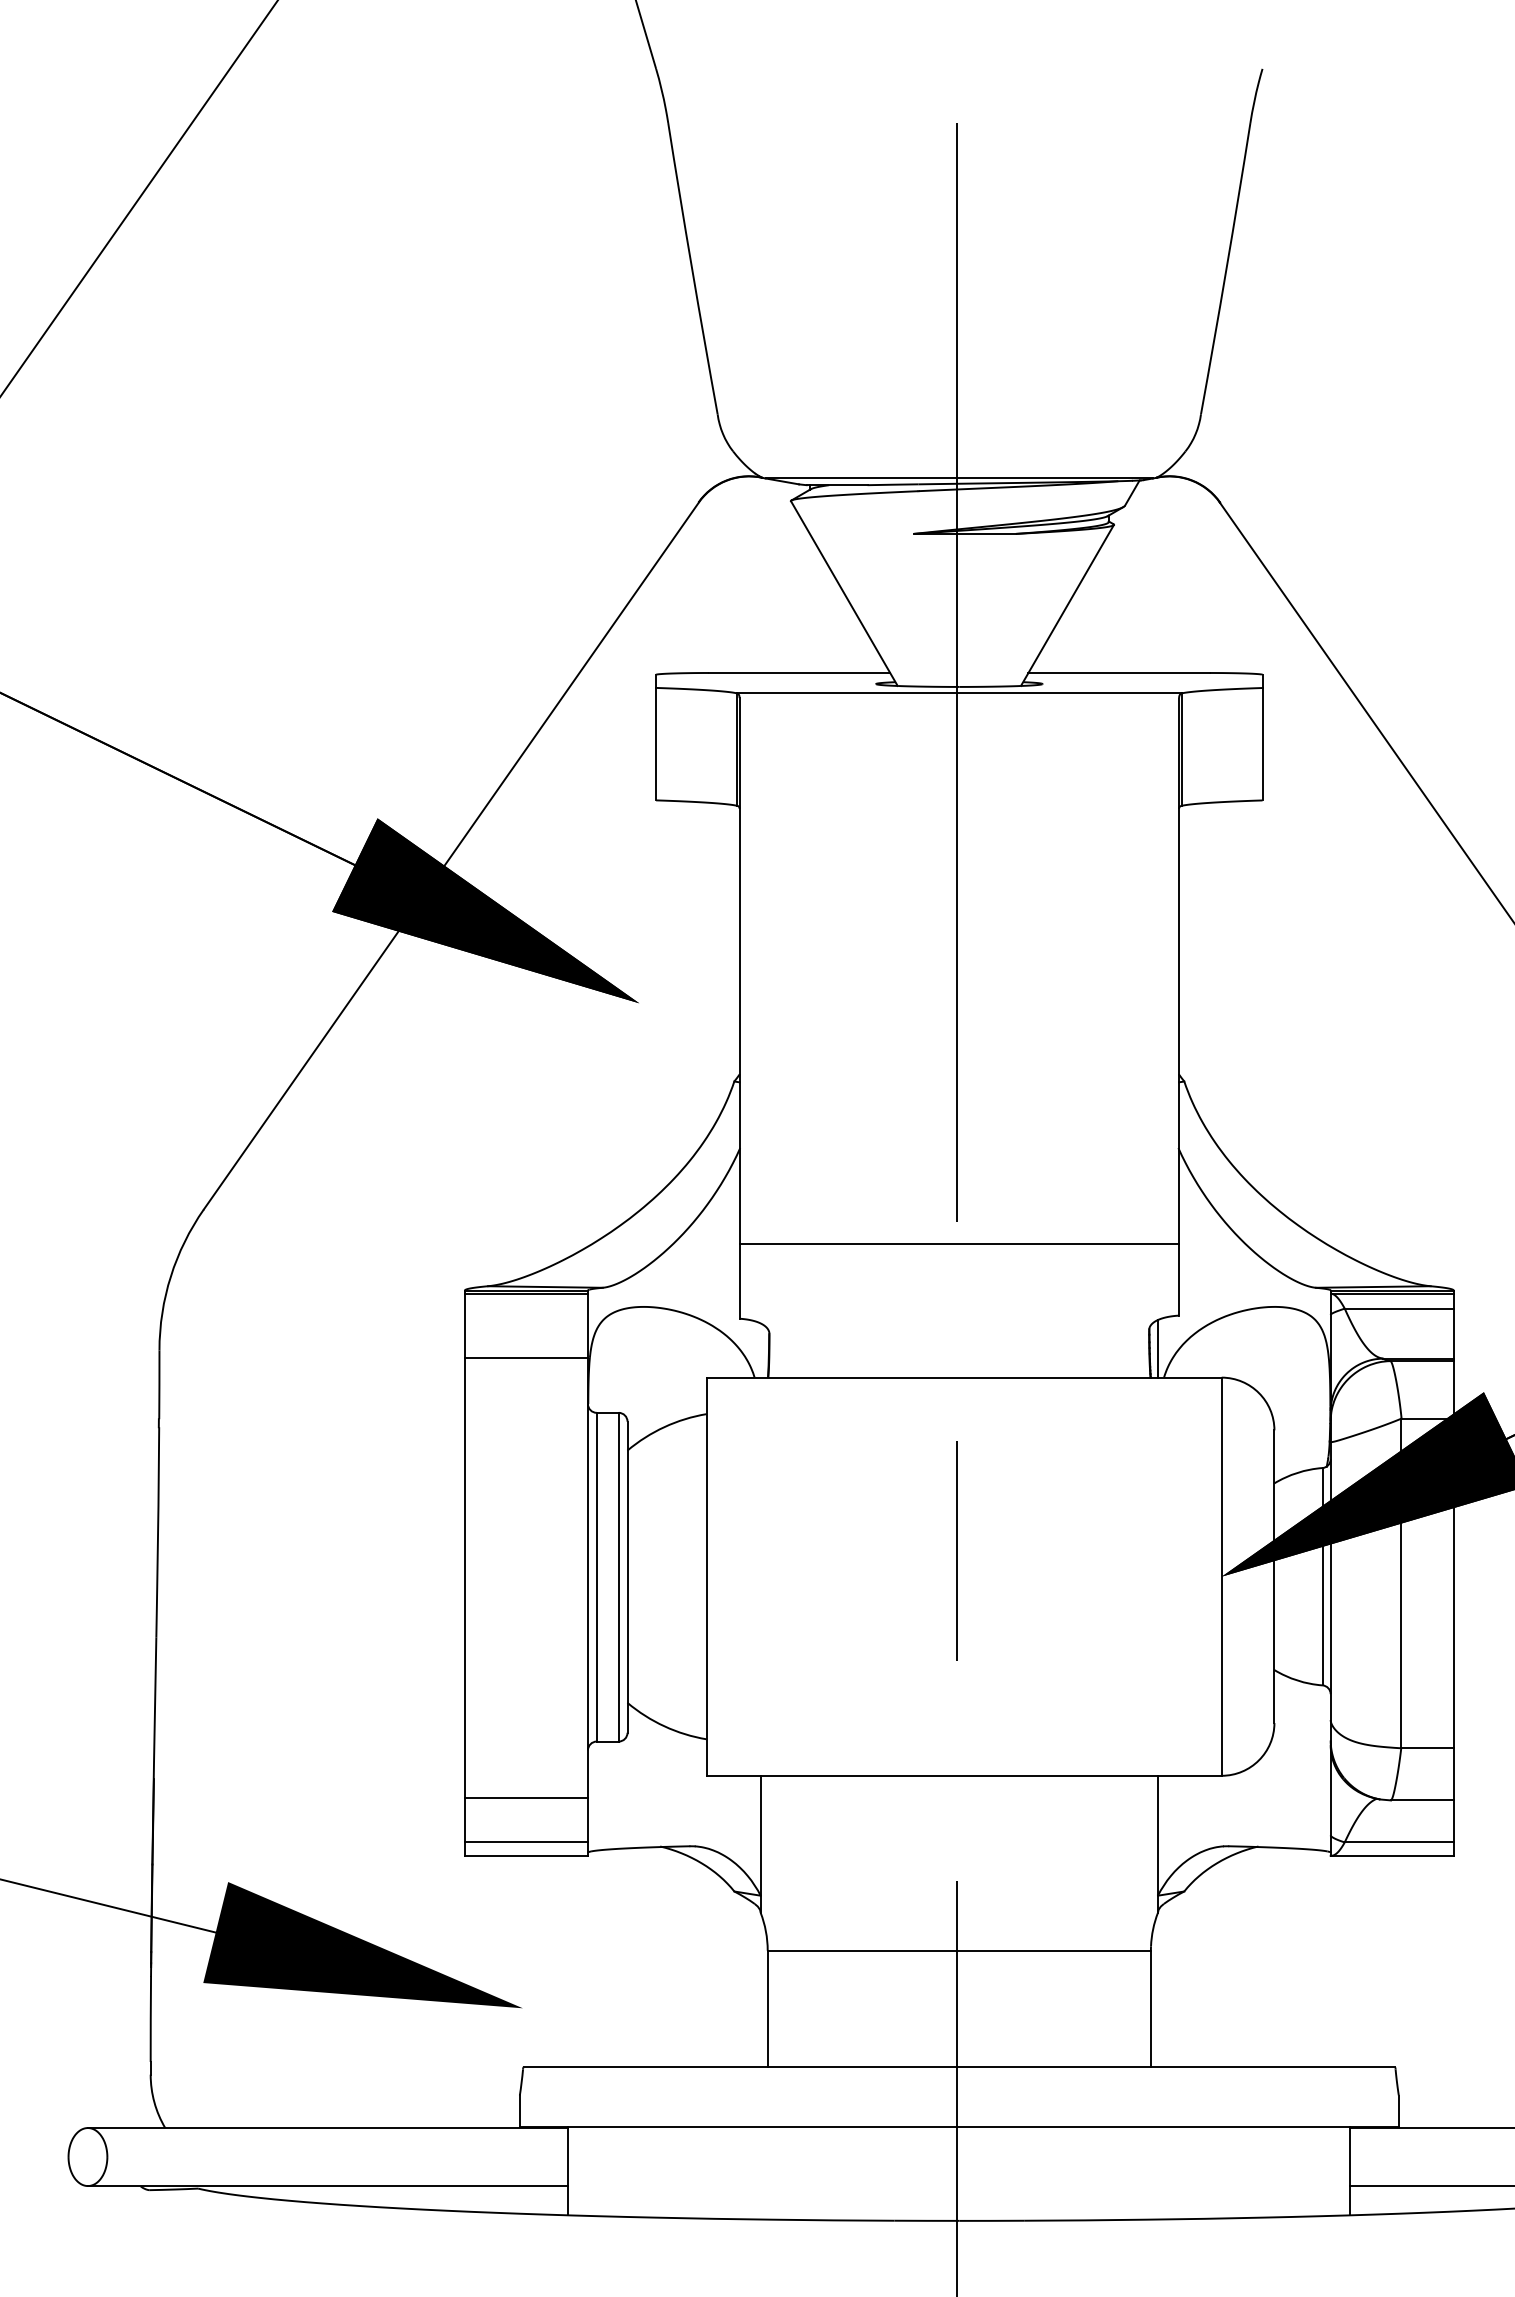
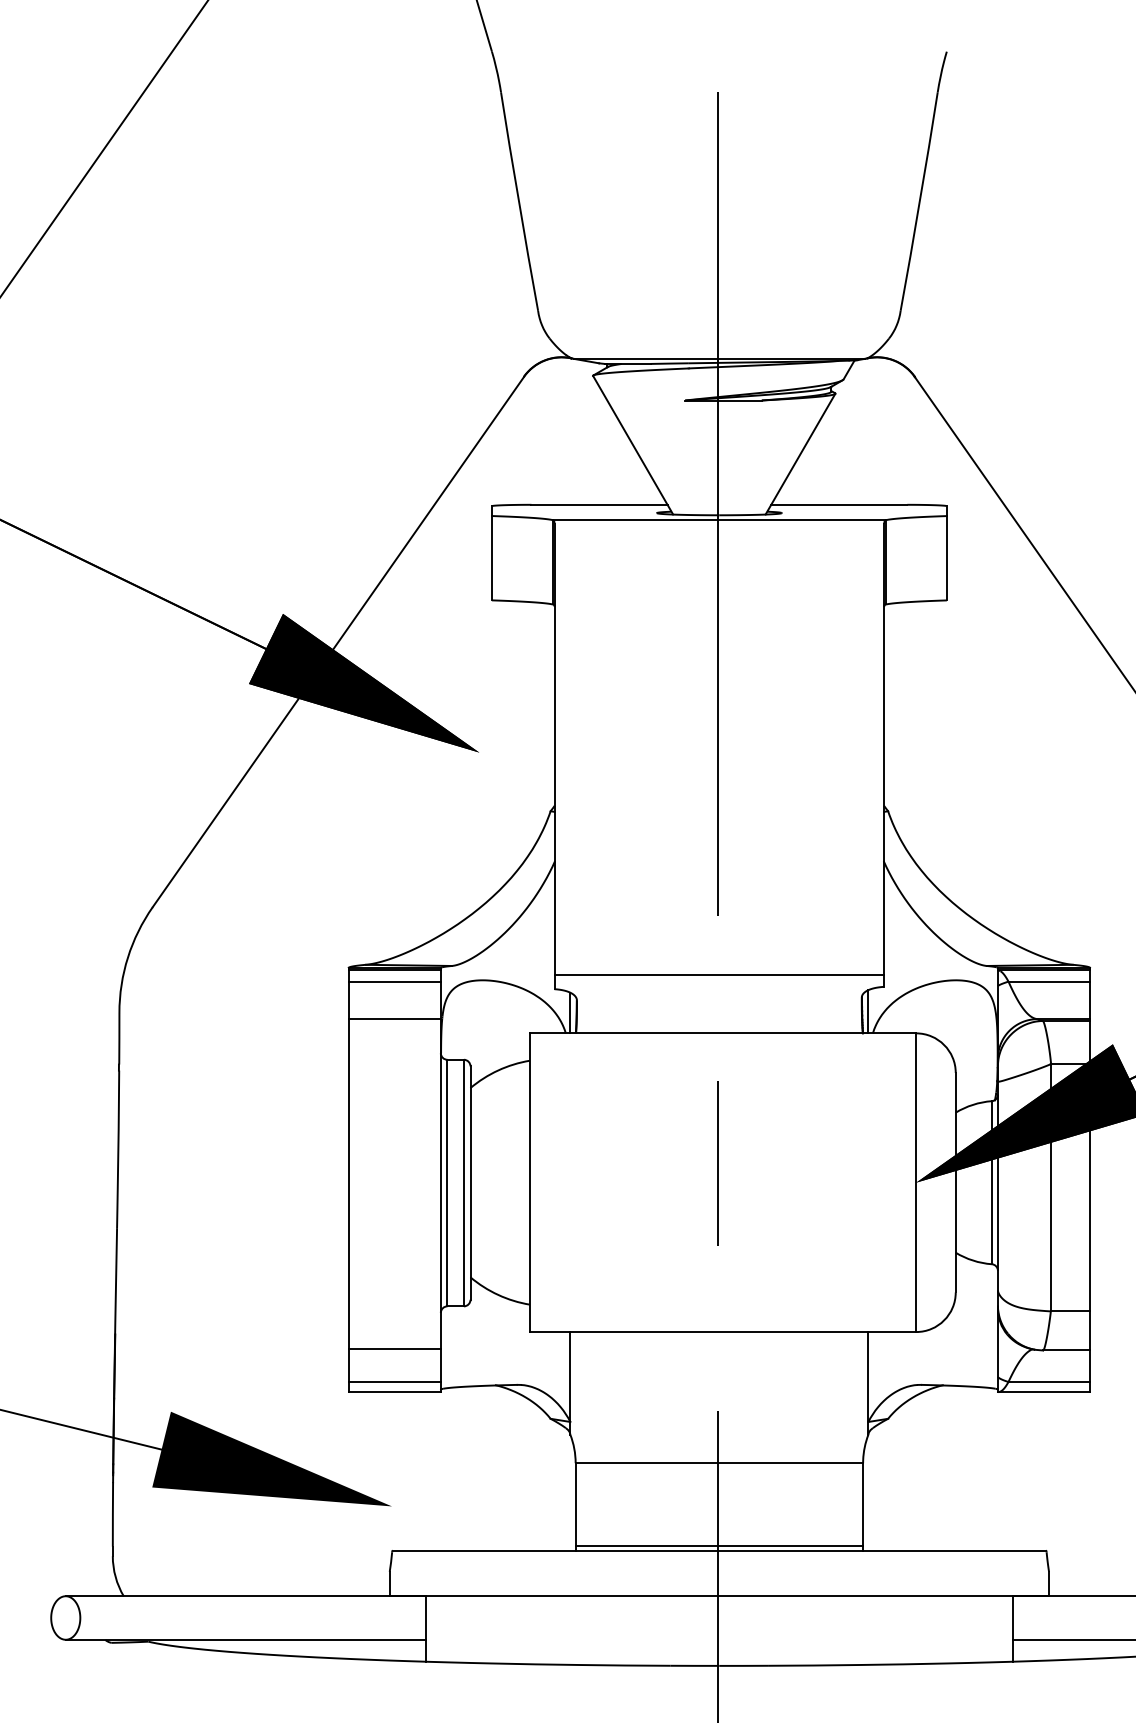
line: (959, 1243) -> (719, 974), moved
line: (525, 1308) -> (393, 981), added
line: (760, 1350) -> (570, 1013), added
line: (958, 2061) -> (718, 1546), added

